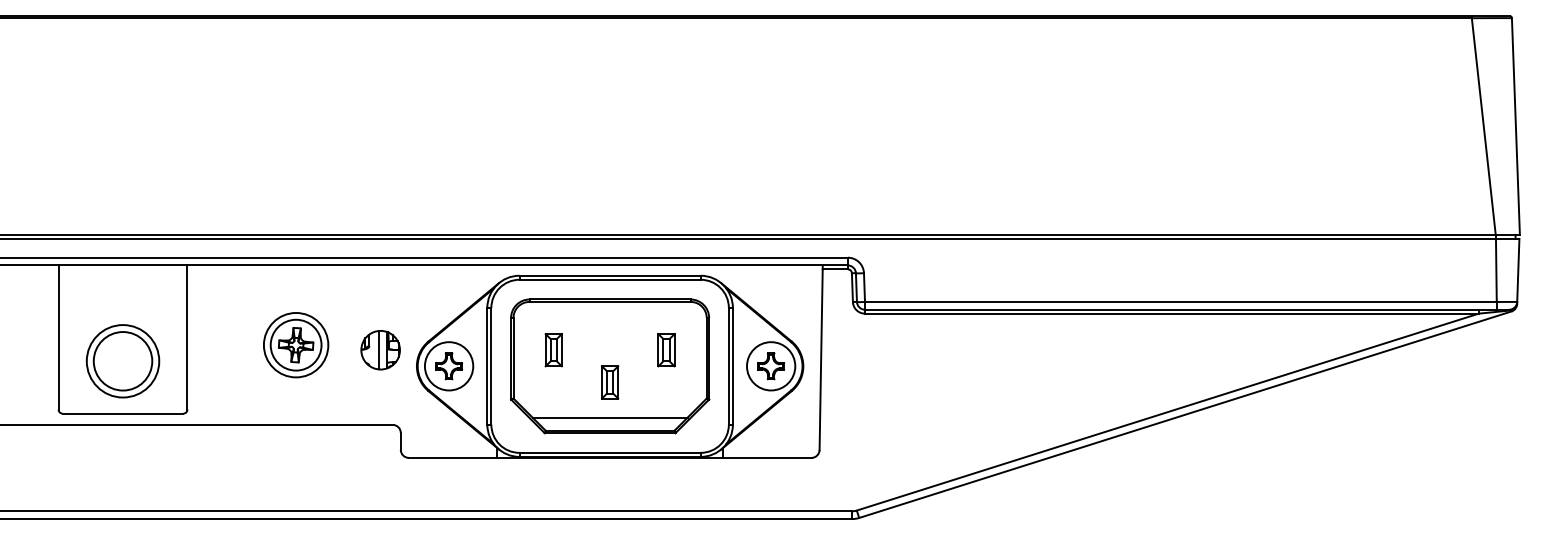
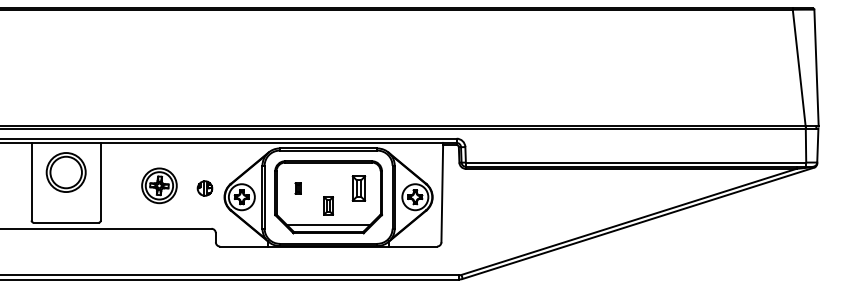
part: (379, 350) -> (204, 188), size x0.7
part: (552, 350) -> (297, 188), size x0.6
part: (665, 350) -> (358, 188), size x1.4
part: (121, 361) -> (65, 172), moved

